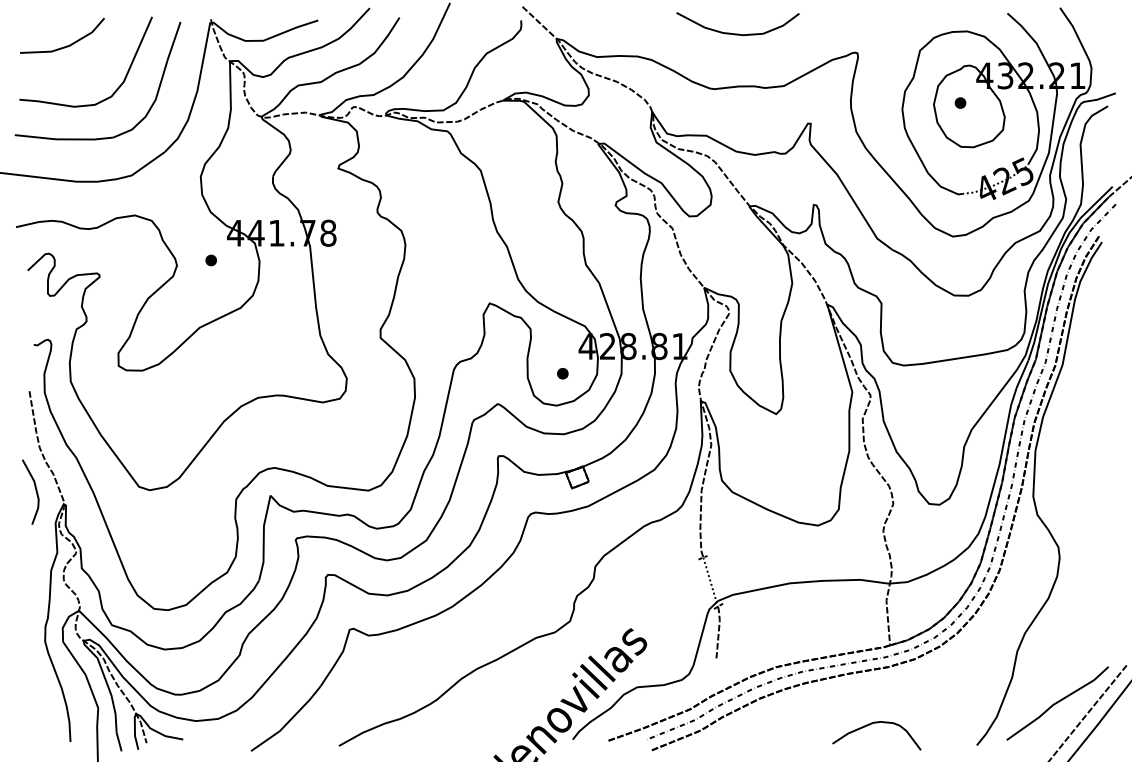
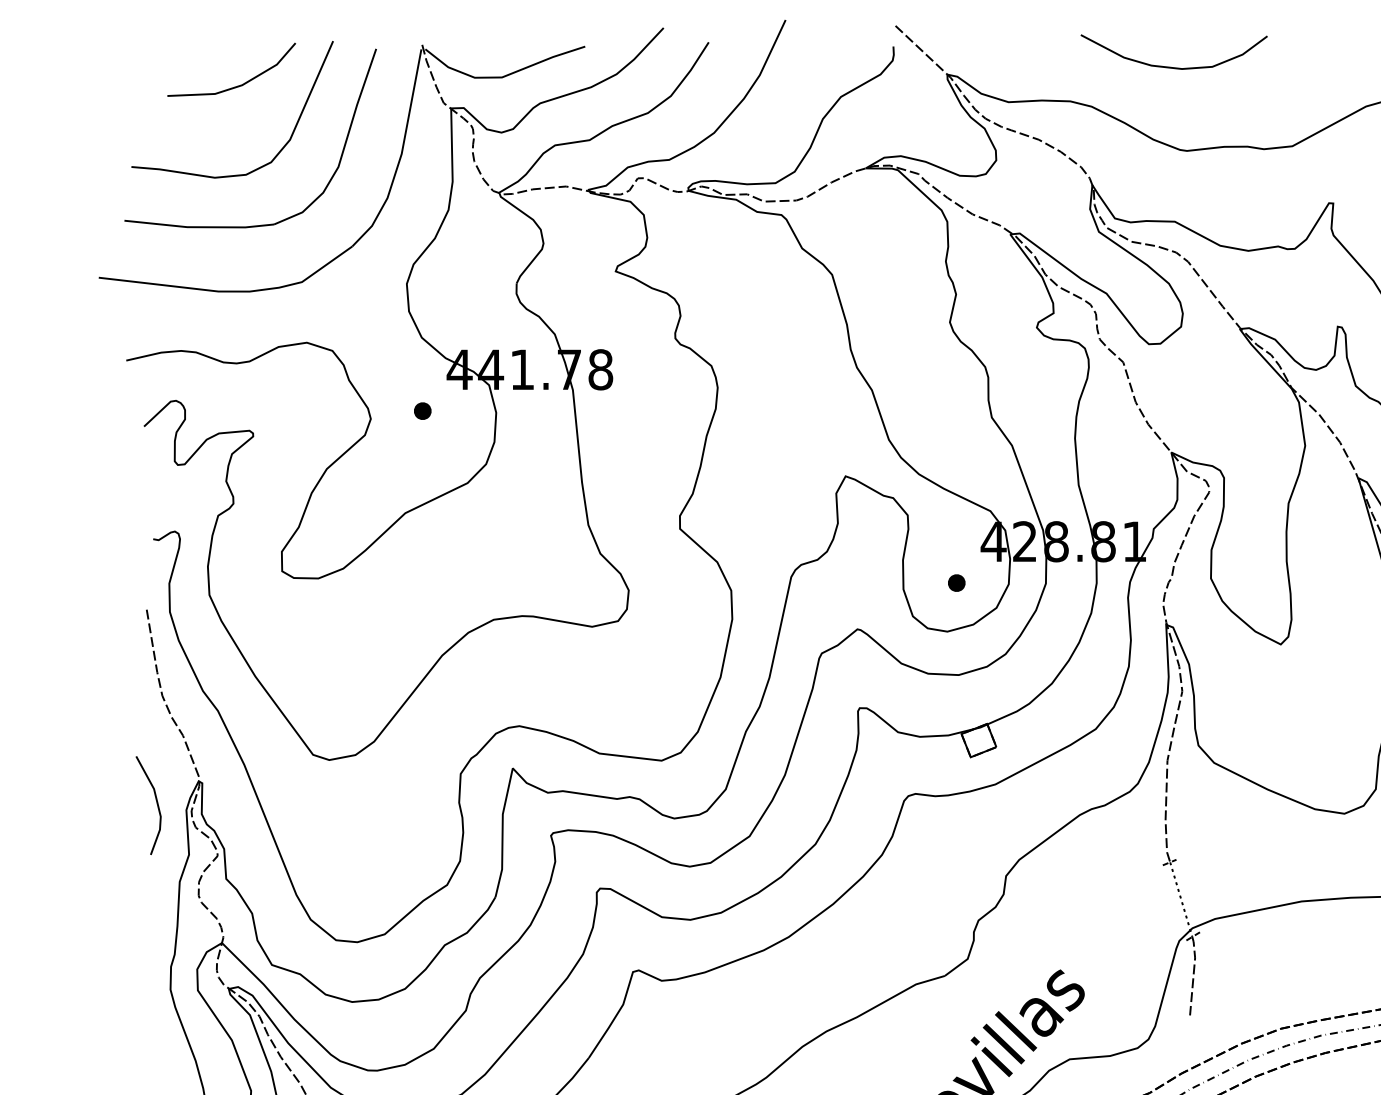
curve: (737, 33) -> (1173, 66), moved
line: (66, 45) -> (237, 84), moved
line: (35, 491) -> (155, 804), moved

